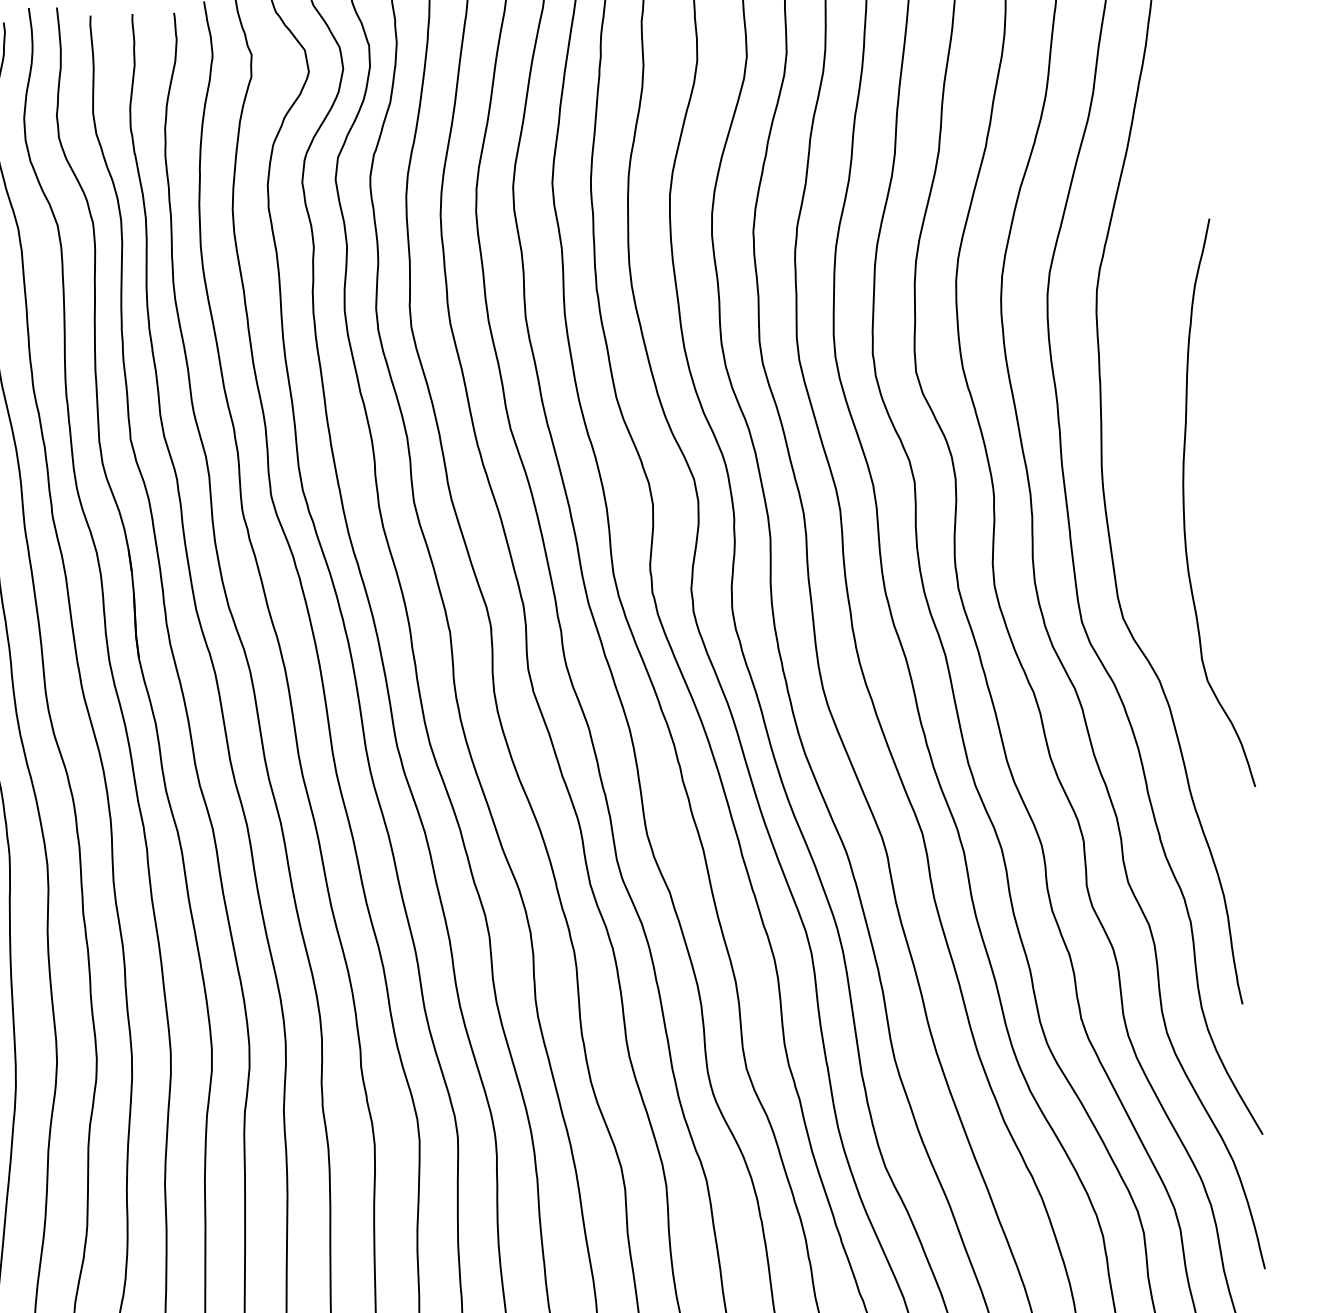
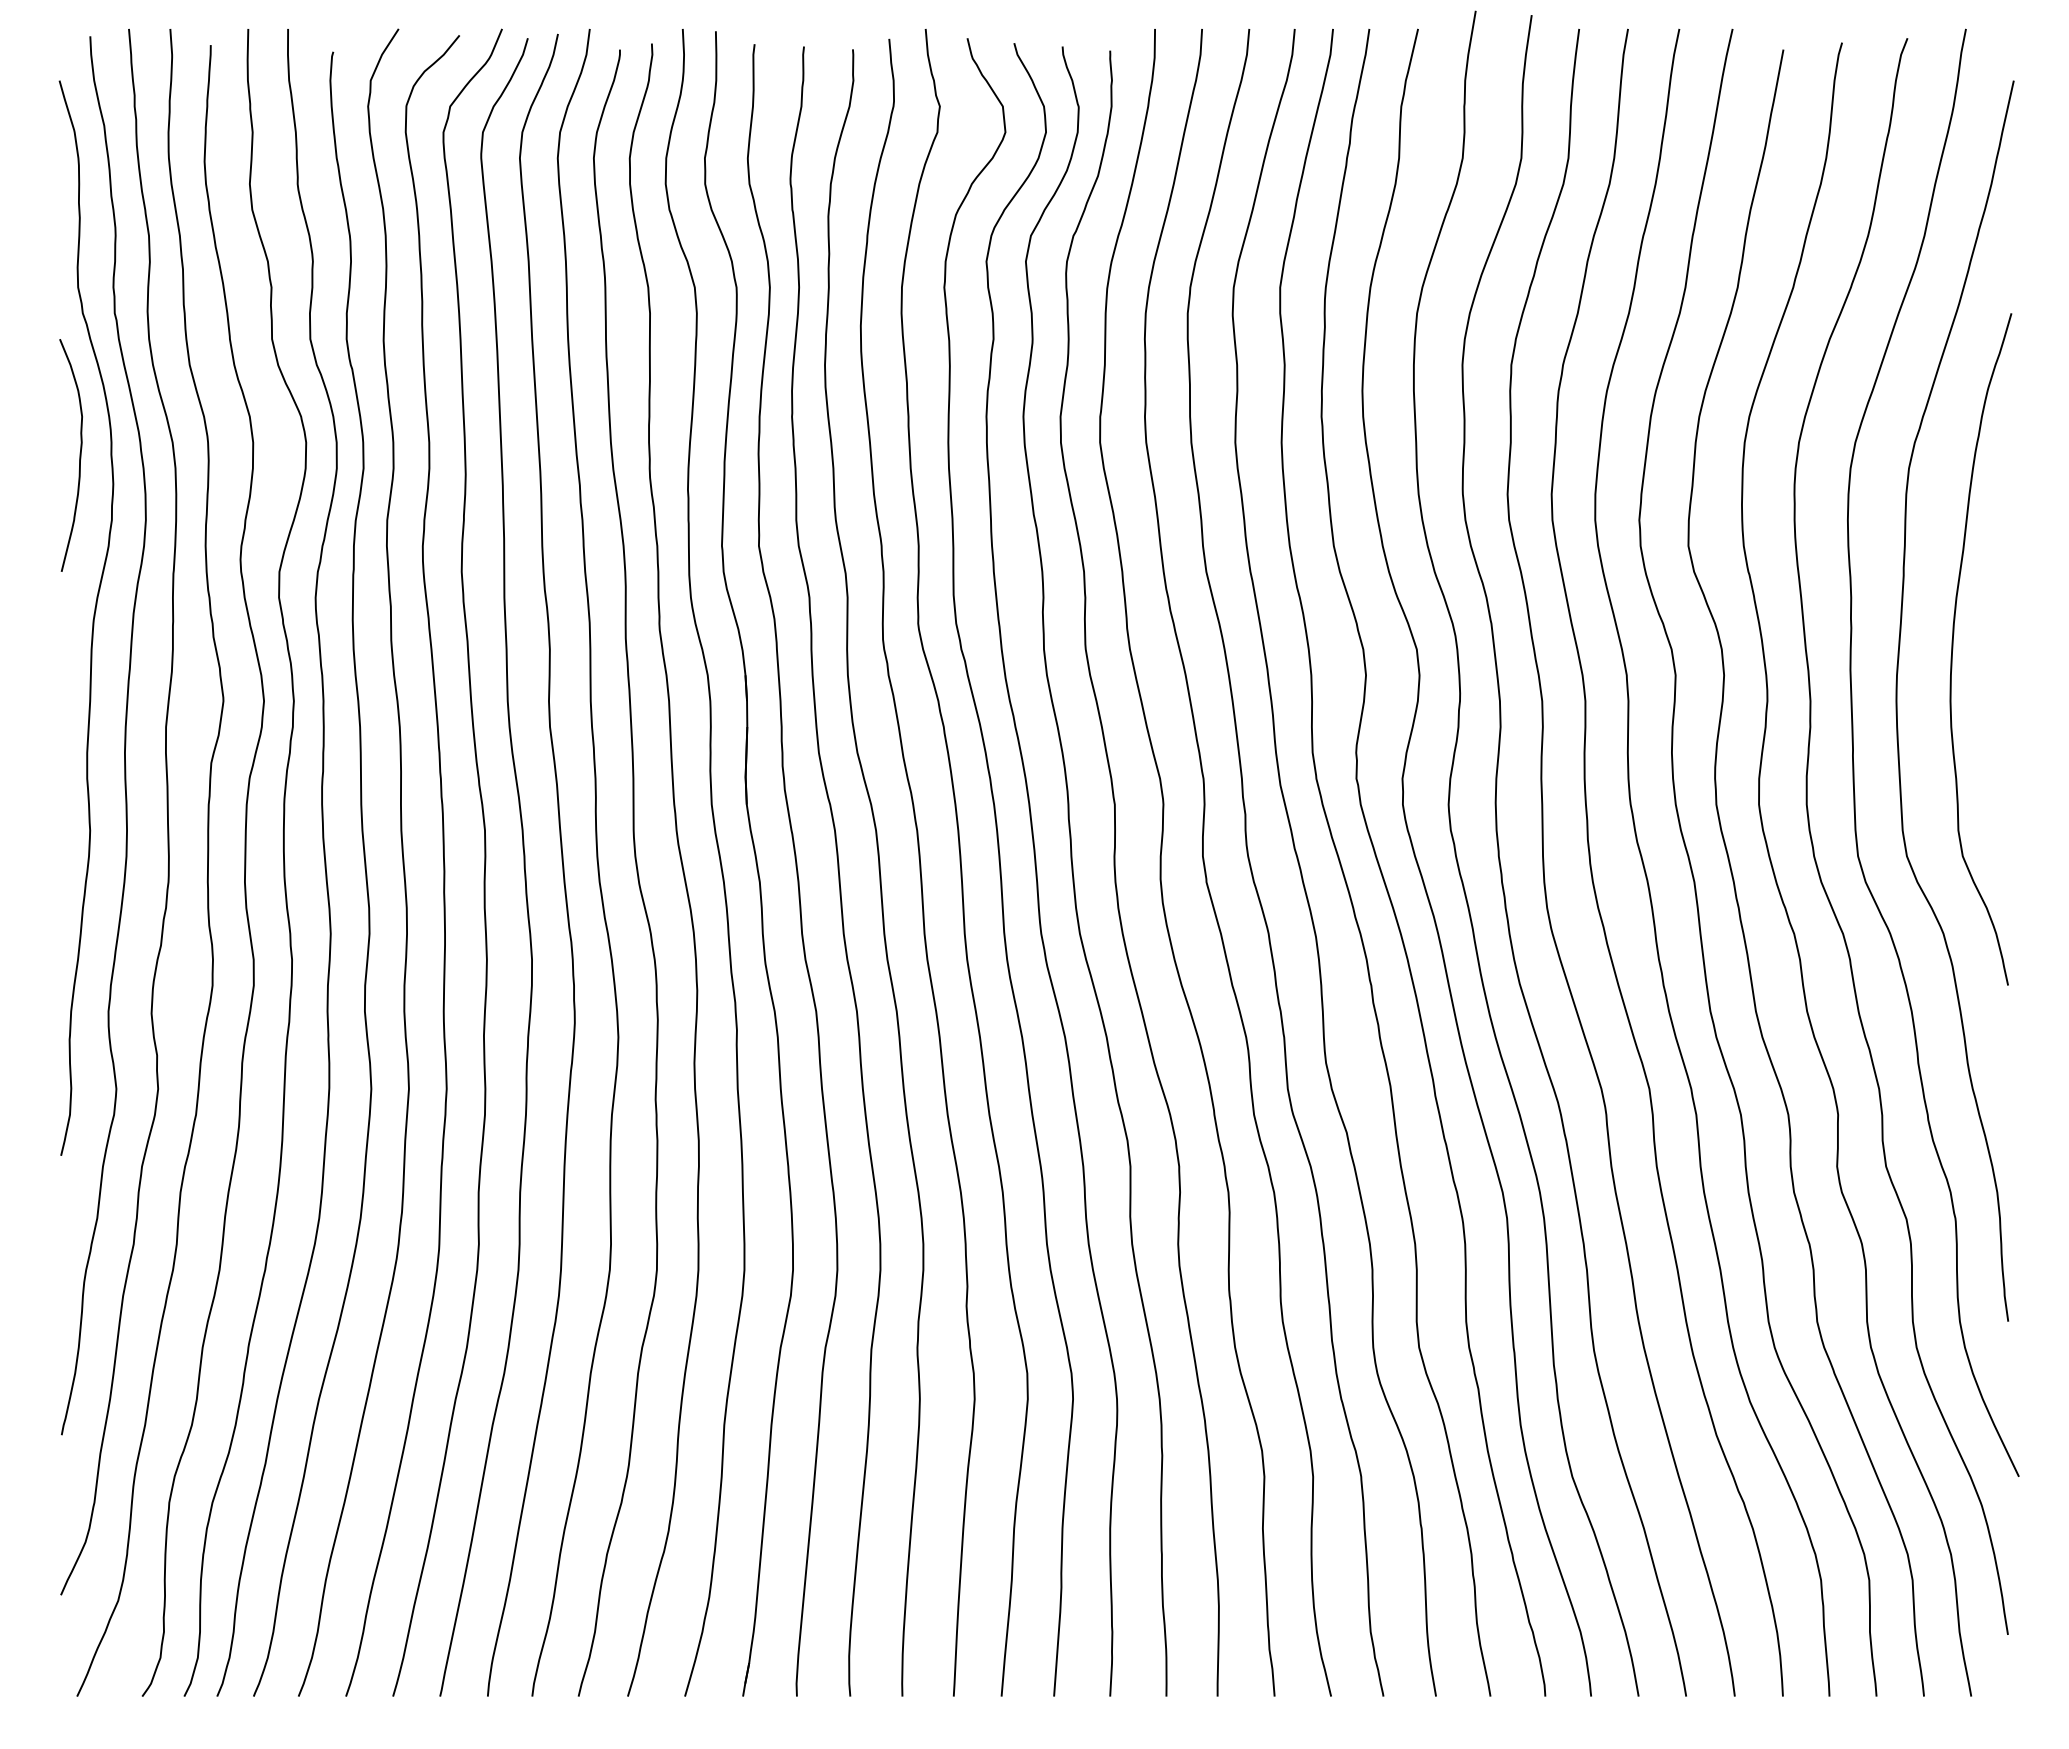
curve: (1184, 506) -> (1953, 649), moved

